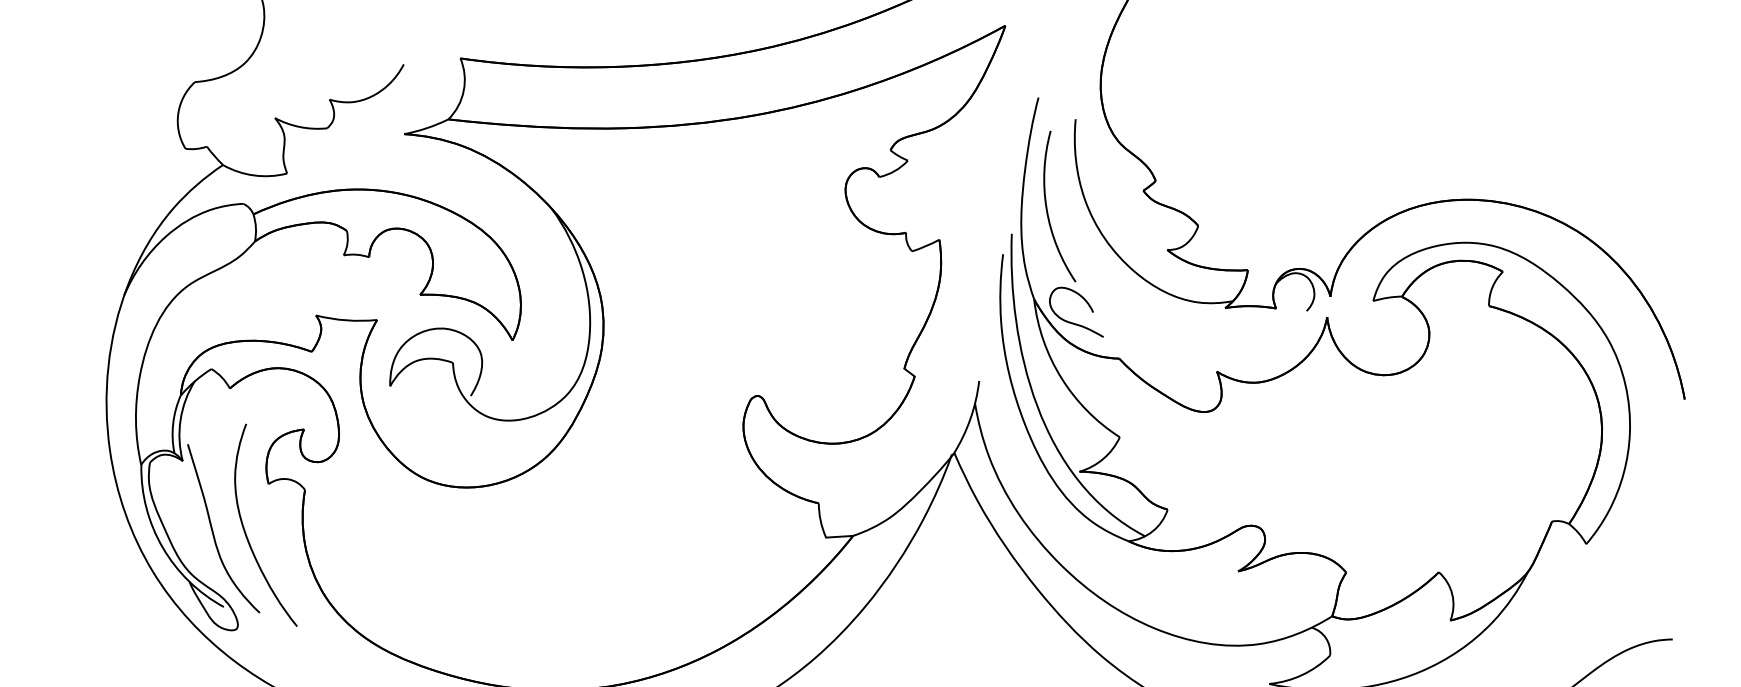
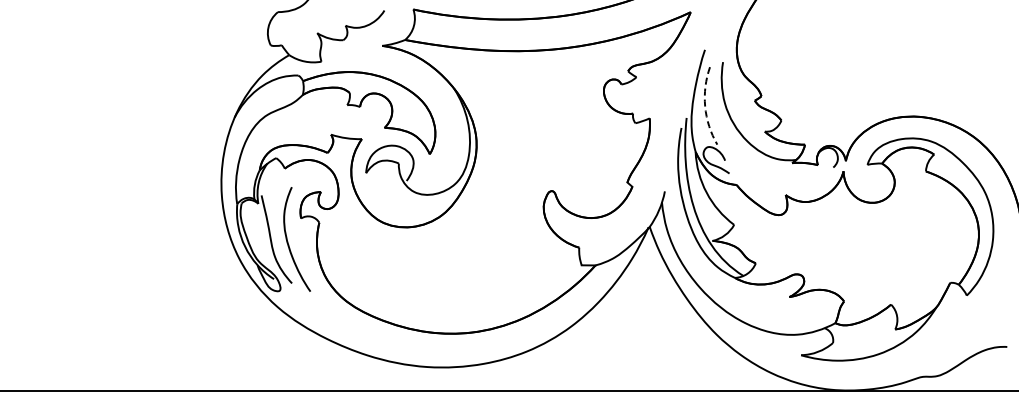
arc: (1047, 208) -> (705, 106), solid -> dashed

